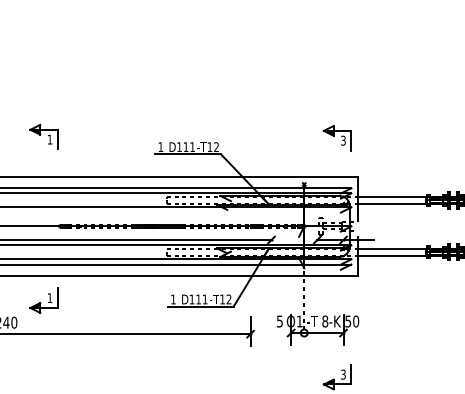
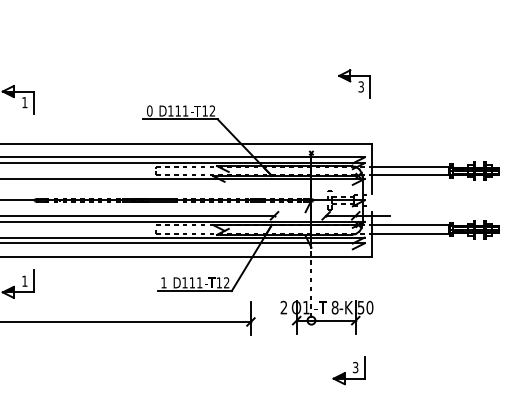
part: (336, 138) -> (353, 84), moved
text: (160, 147) -> (149, 111), 1 -> 0
text: (279, 321) -> (283, 307), 5 -> 2

